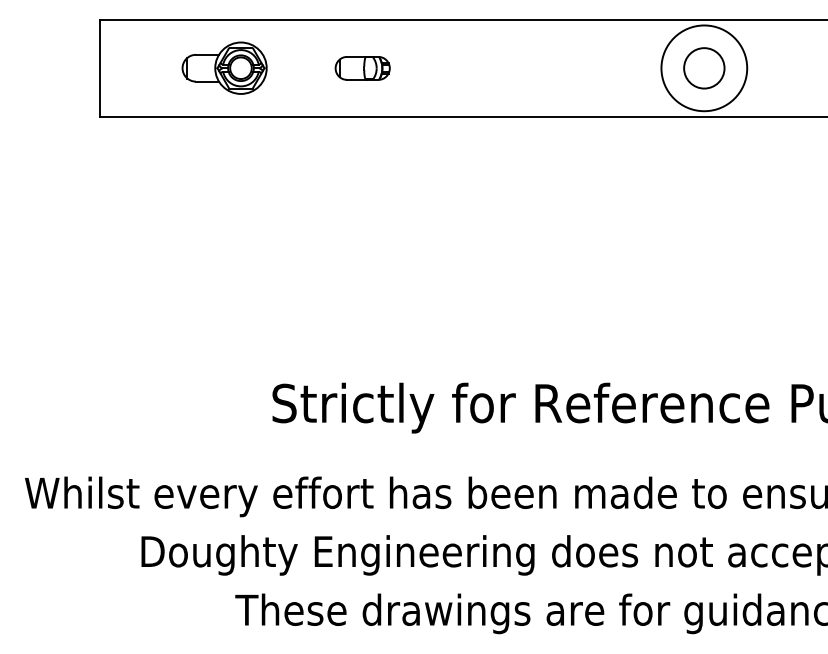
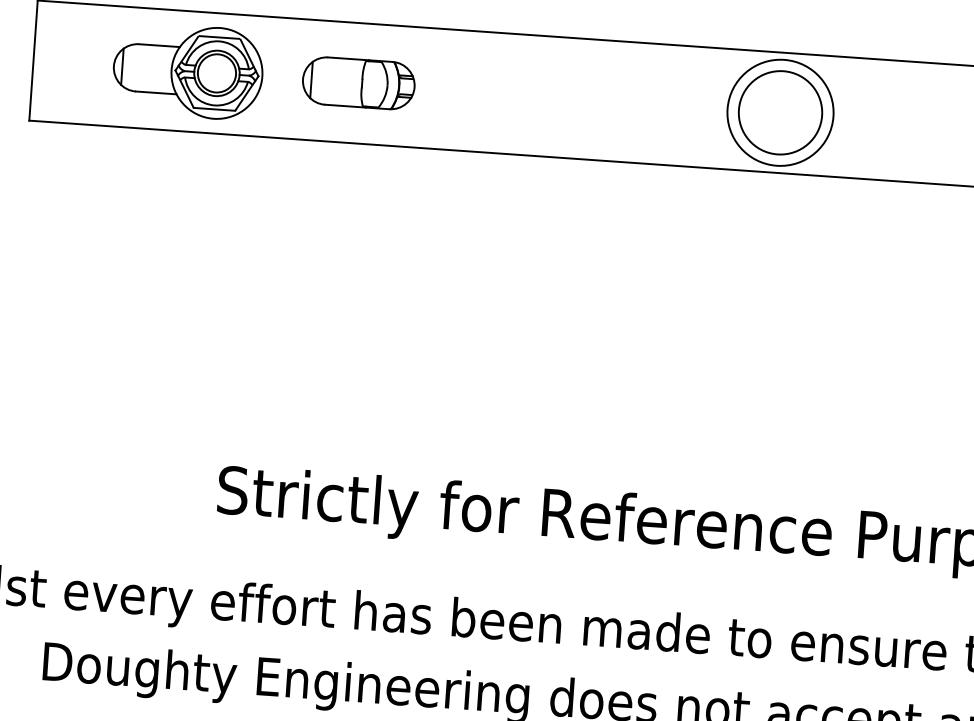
part: (224, 67) -> (187, 70), size x1.43
part: (362, 68) -> (358, 83), size x1.67
circle: (704, 68) -> (780, 113), size x1.67

